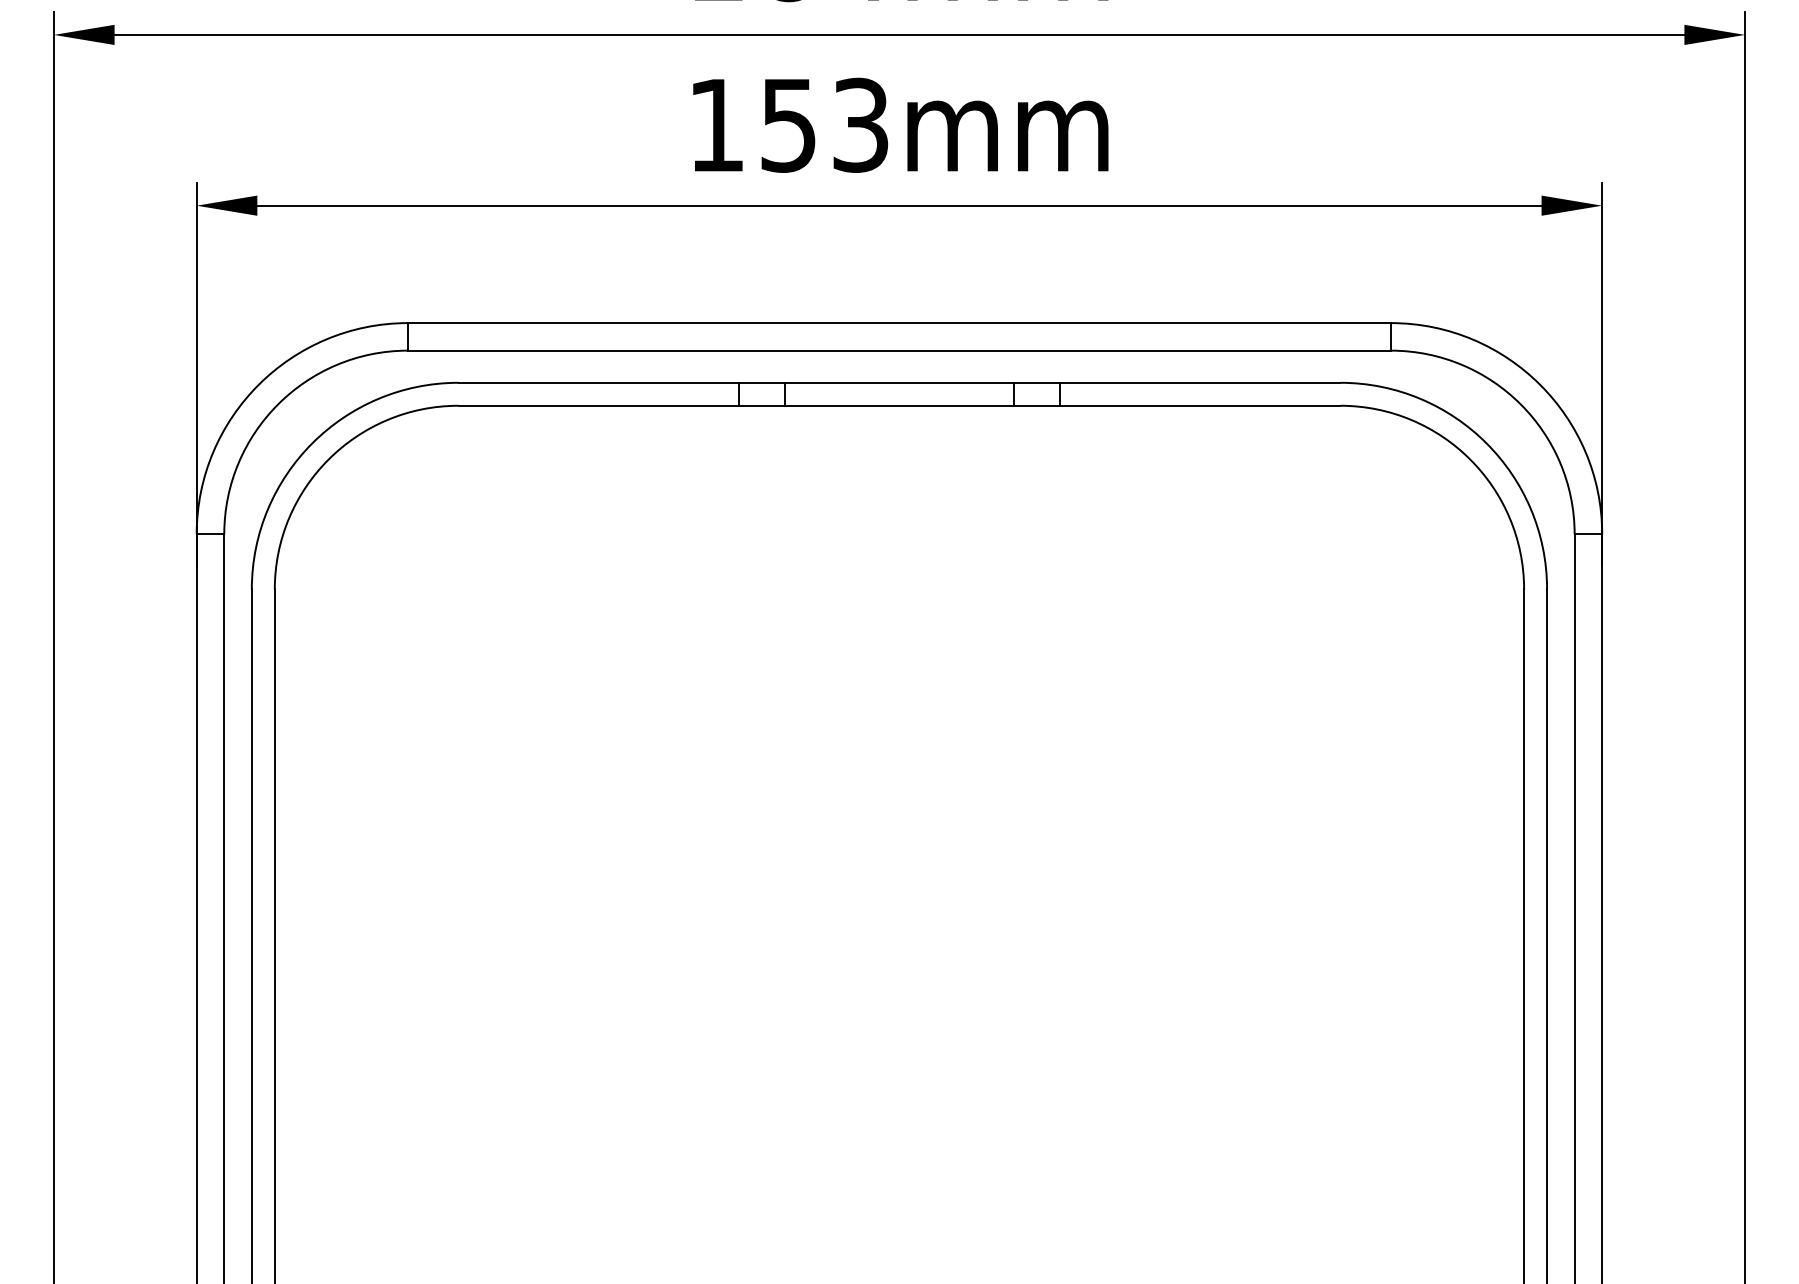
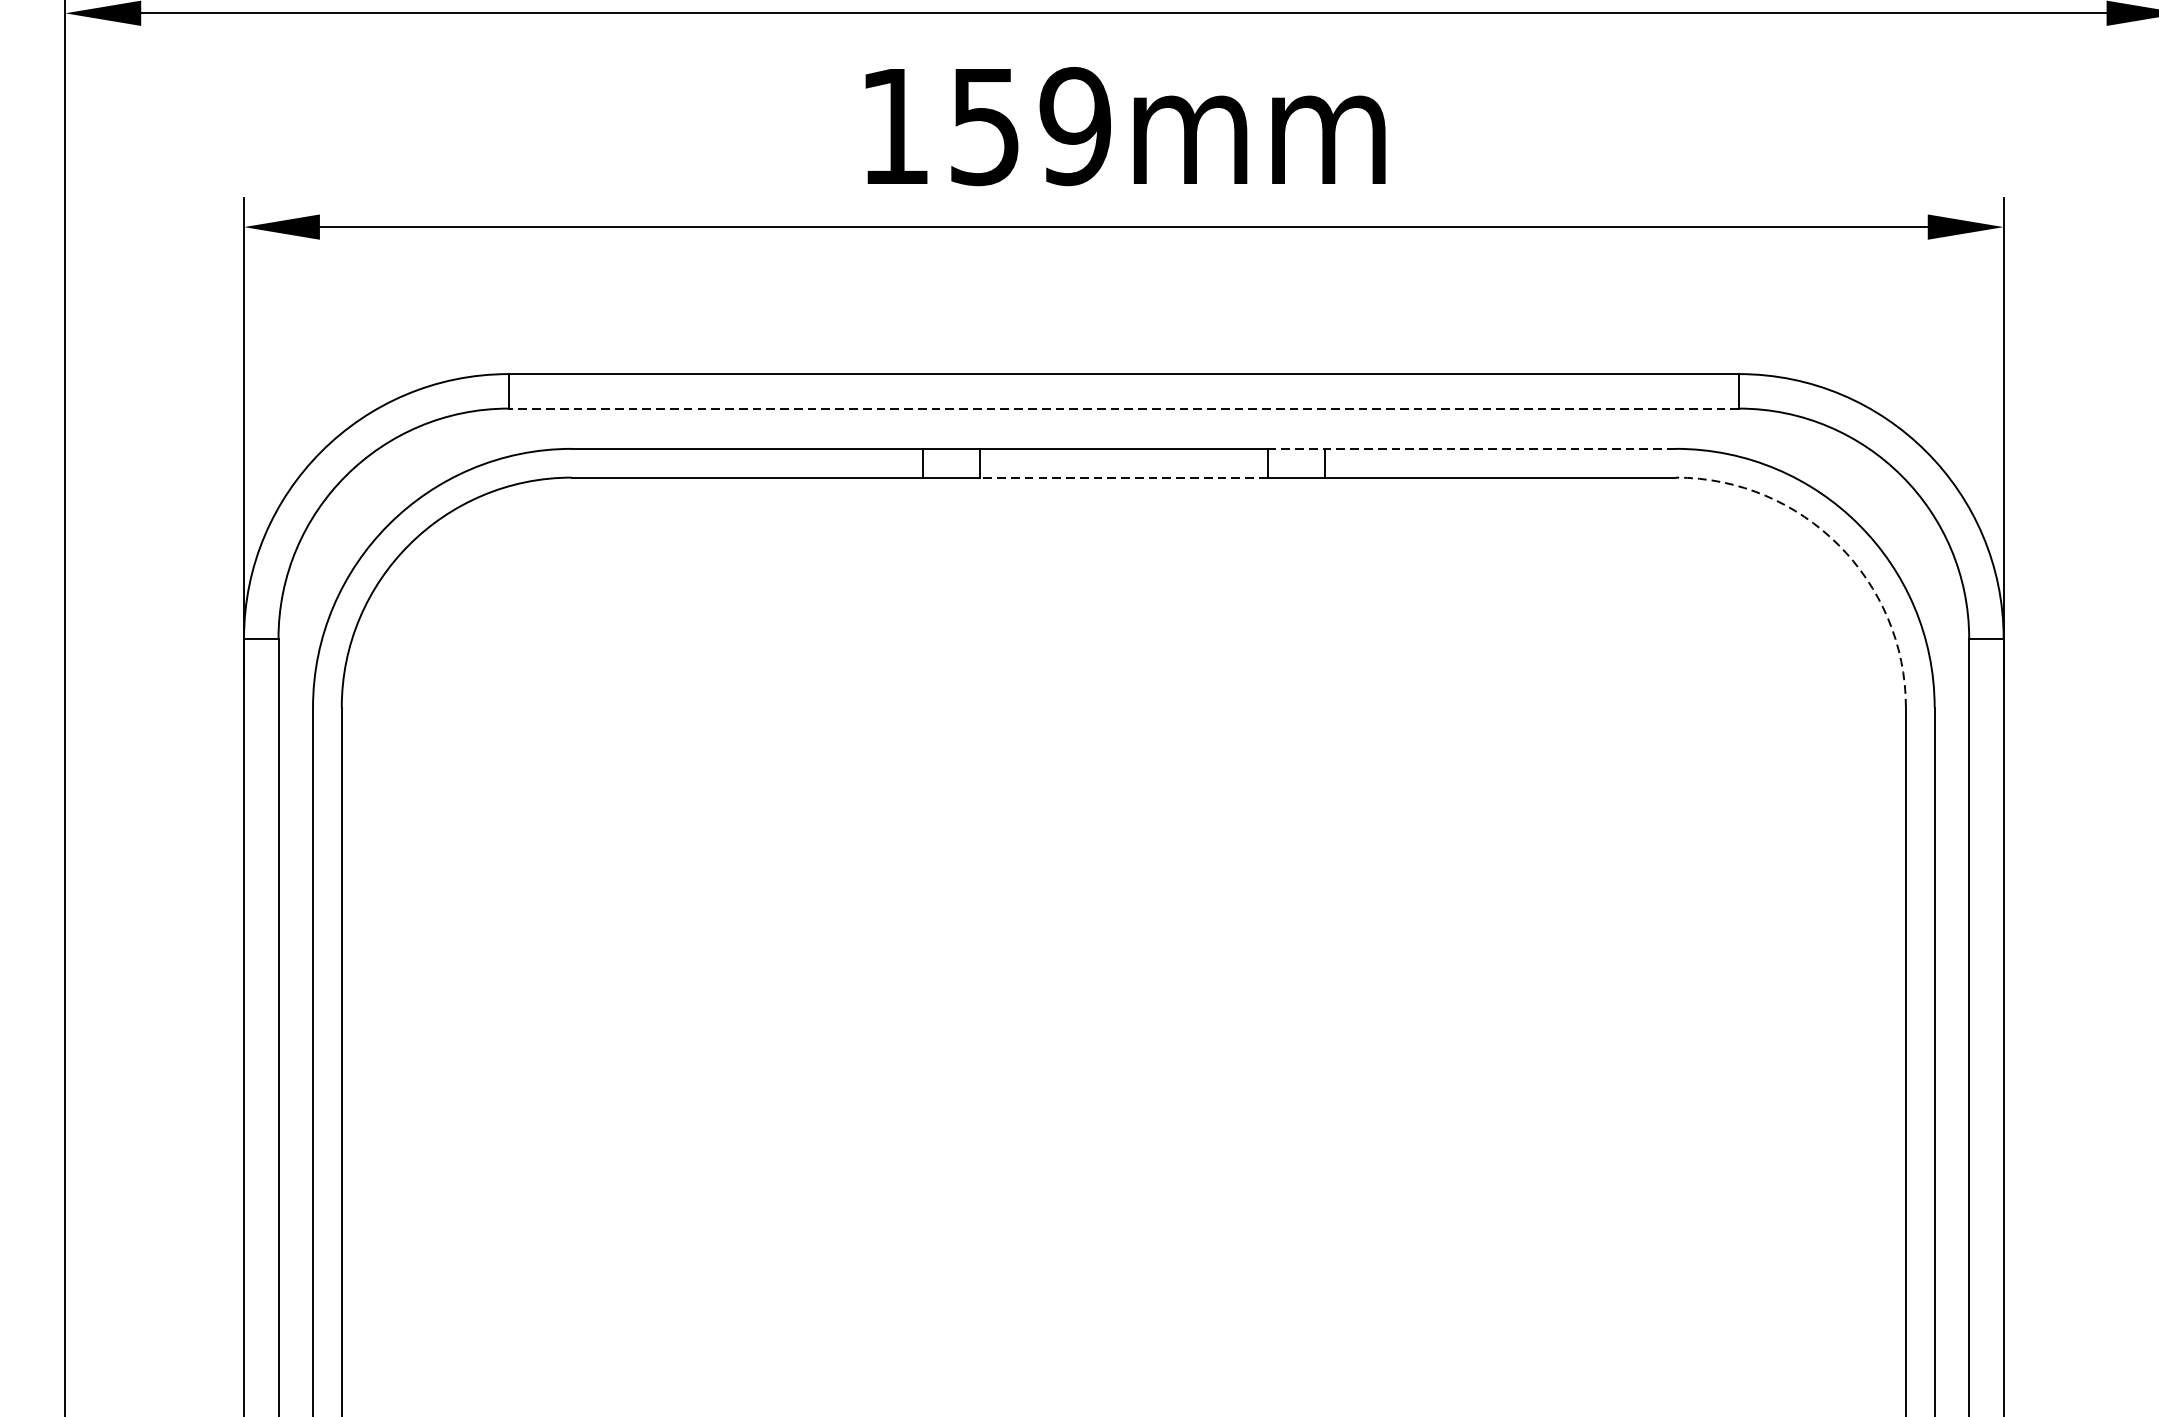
text: (860, 124) -> (1075, 125), 153mm -> 159mm
line: (898, 350) -> (1122, 408), solid -> dashed
line: (1177, 382) -> (1471, 448), solid -> dashed
line: (899, 405) -> (1123, 477), solid -> dashed
arc: (1470, 459) -> (1838, 544), solid -> dashed

